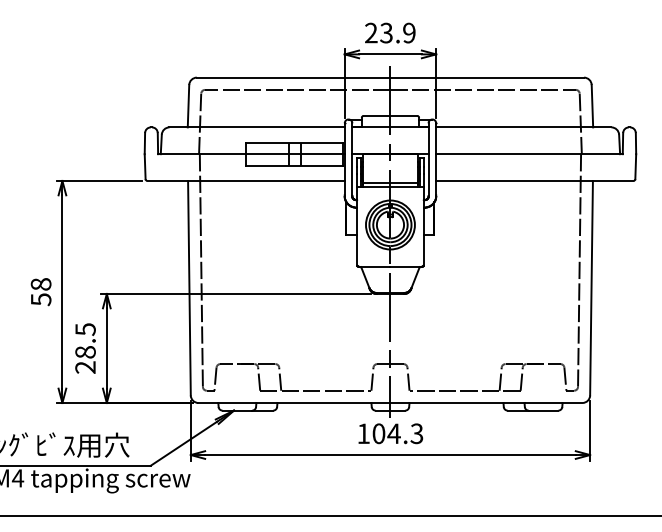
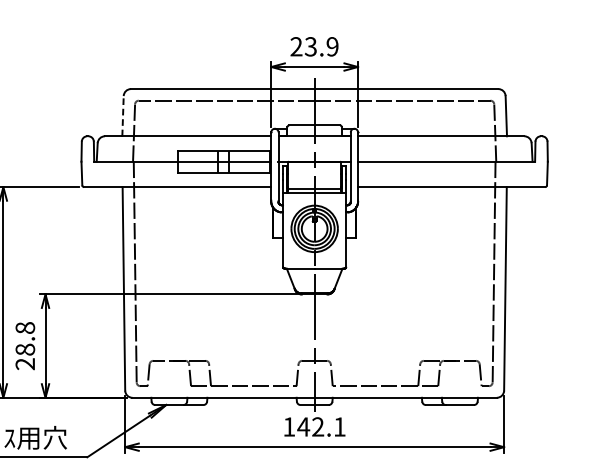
line: (188, 105) -> (123, 115), solid -> dashed
text: (85, 329) -> (25, 328), 28.5 -> 28.8
text: (397, 433) -> (321, 426), 104.3 -> 142.1

